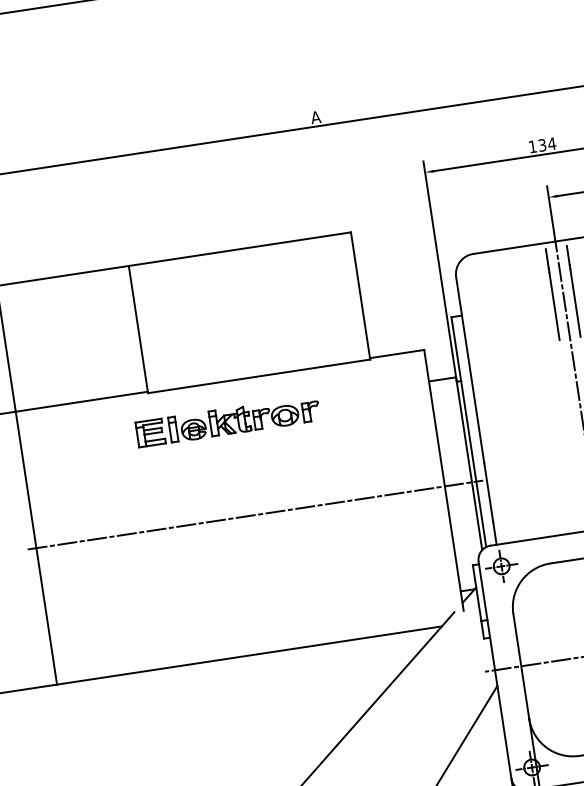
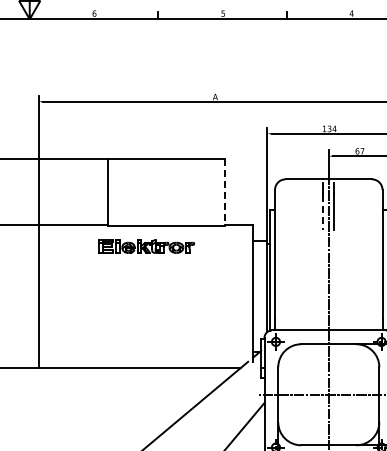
line: (360, 296) -> (224, 192), solid -> dashed
line: (554, 306) -> (323, 212), solid -> dashed
line: (255, 515) -> (153, 296), removed

